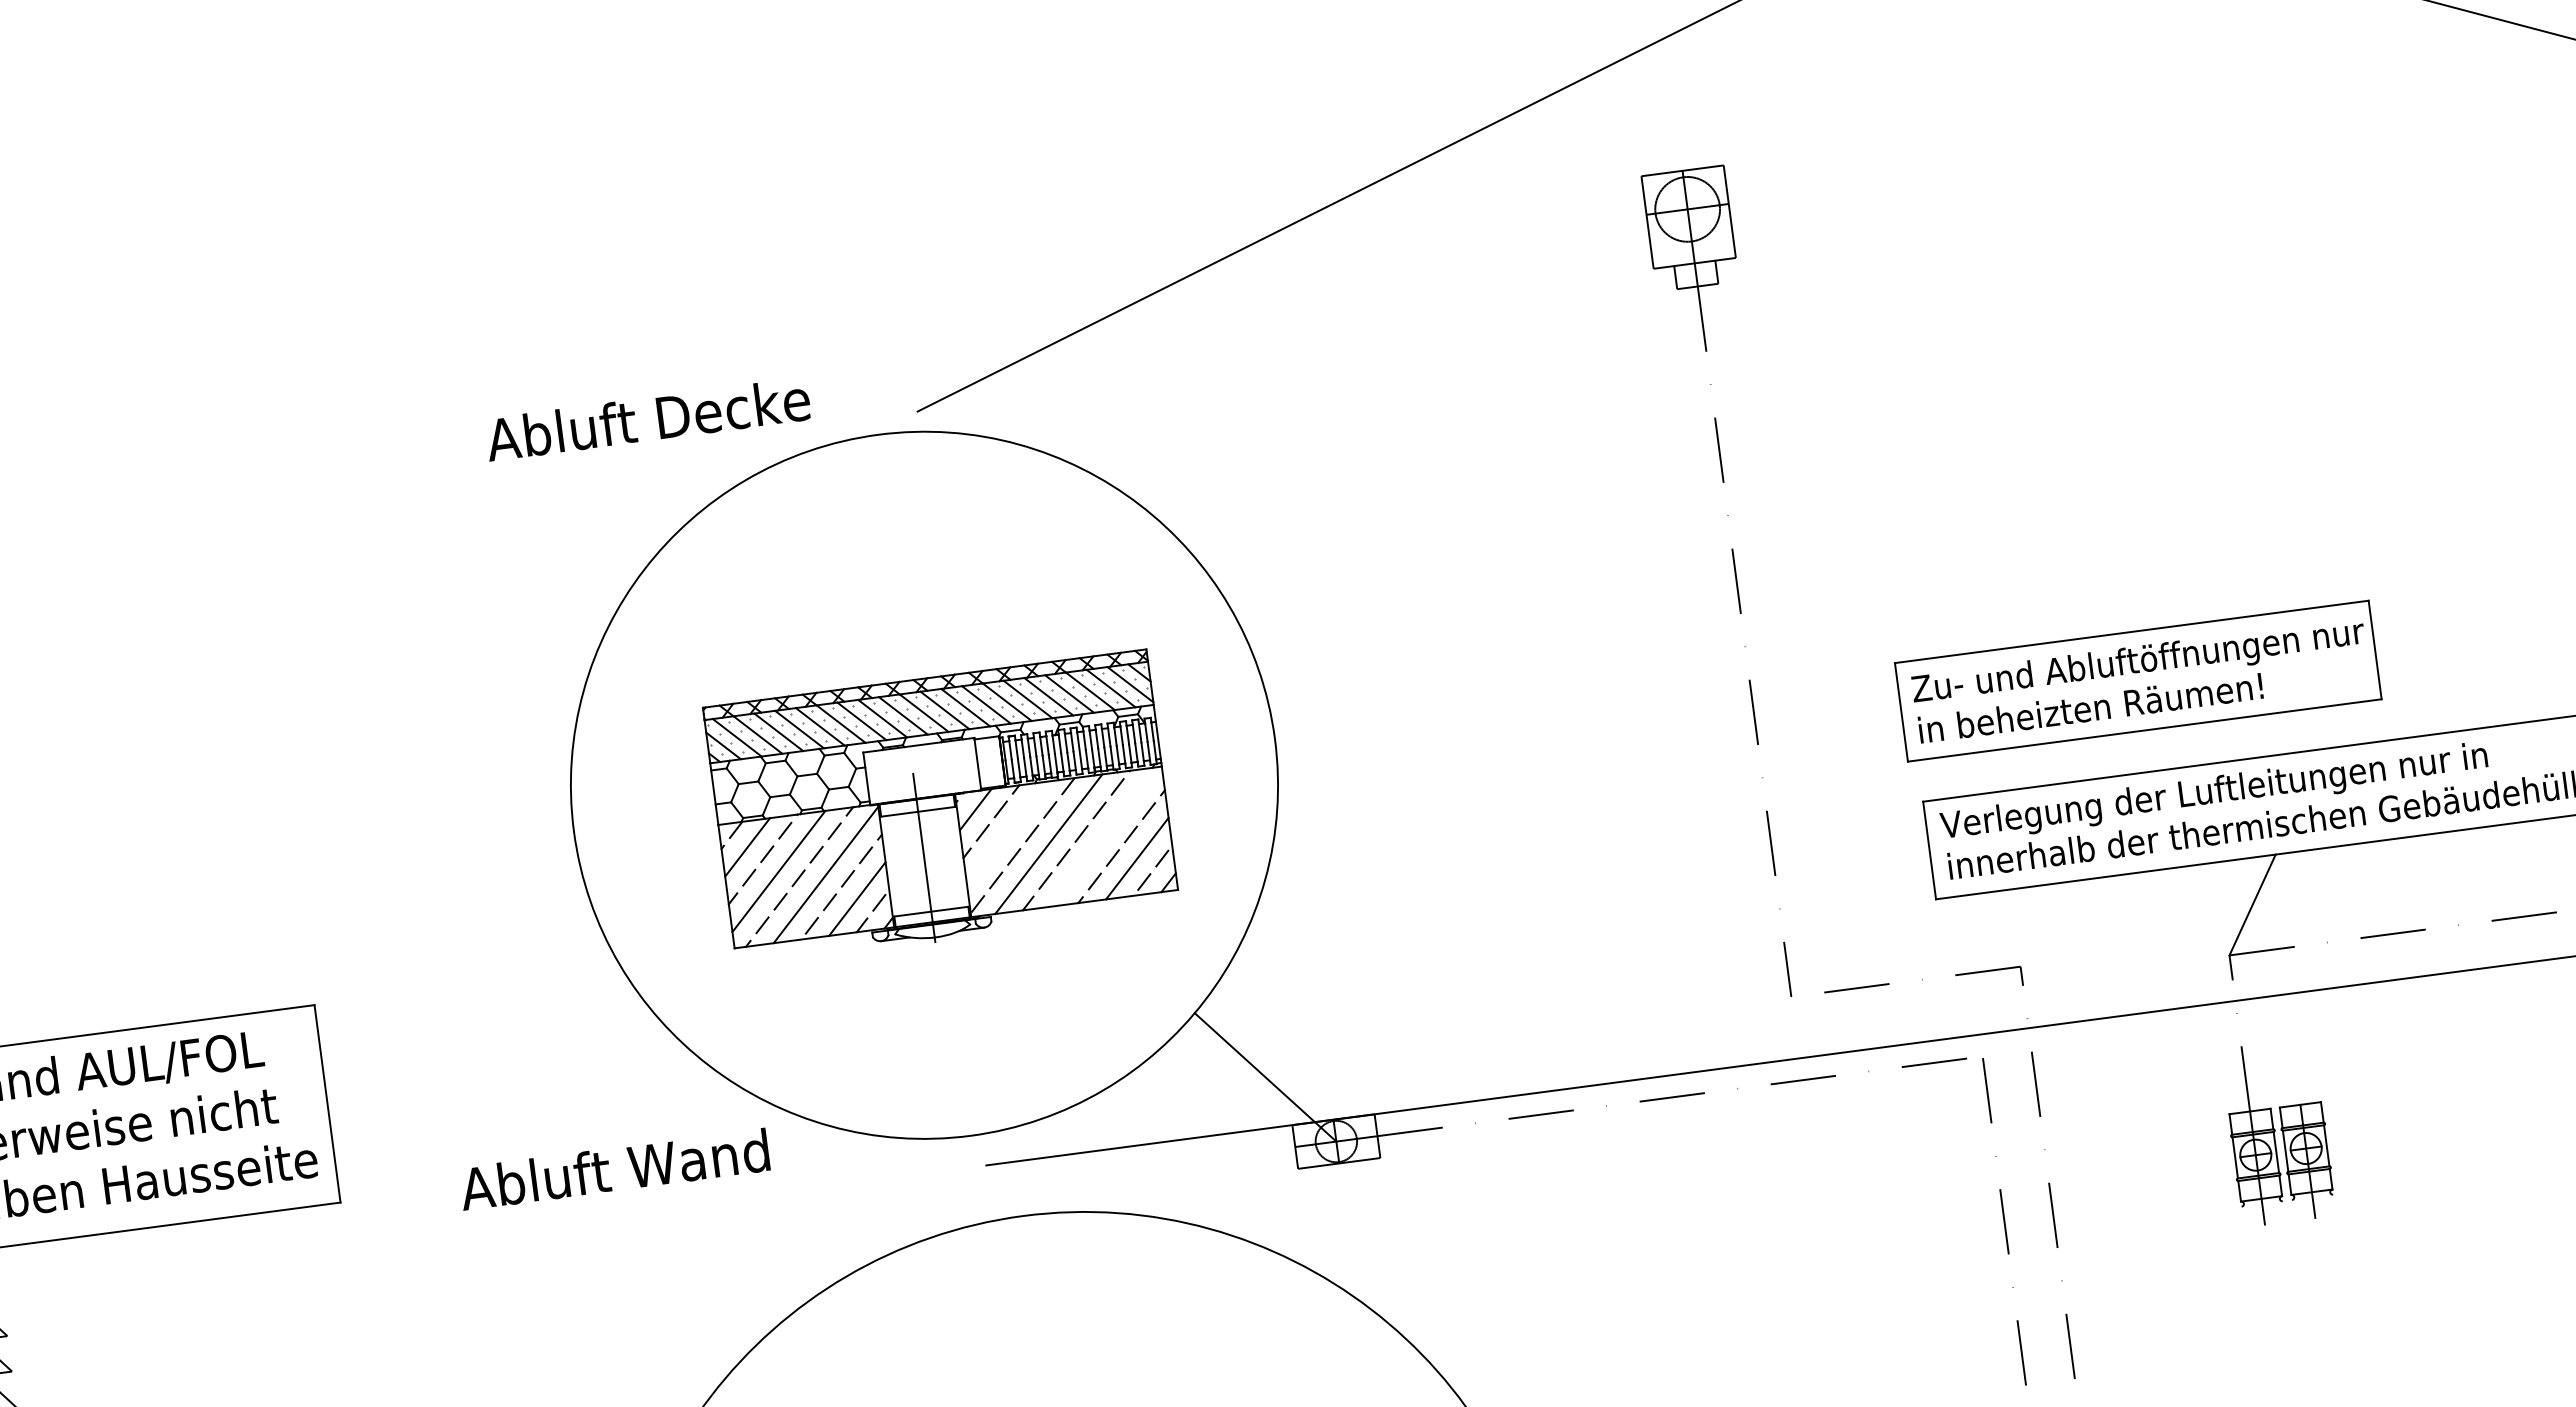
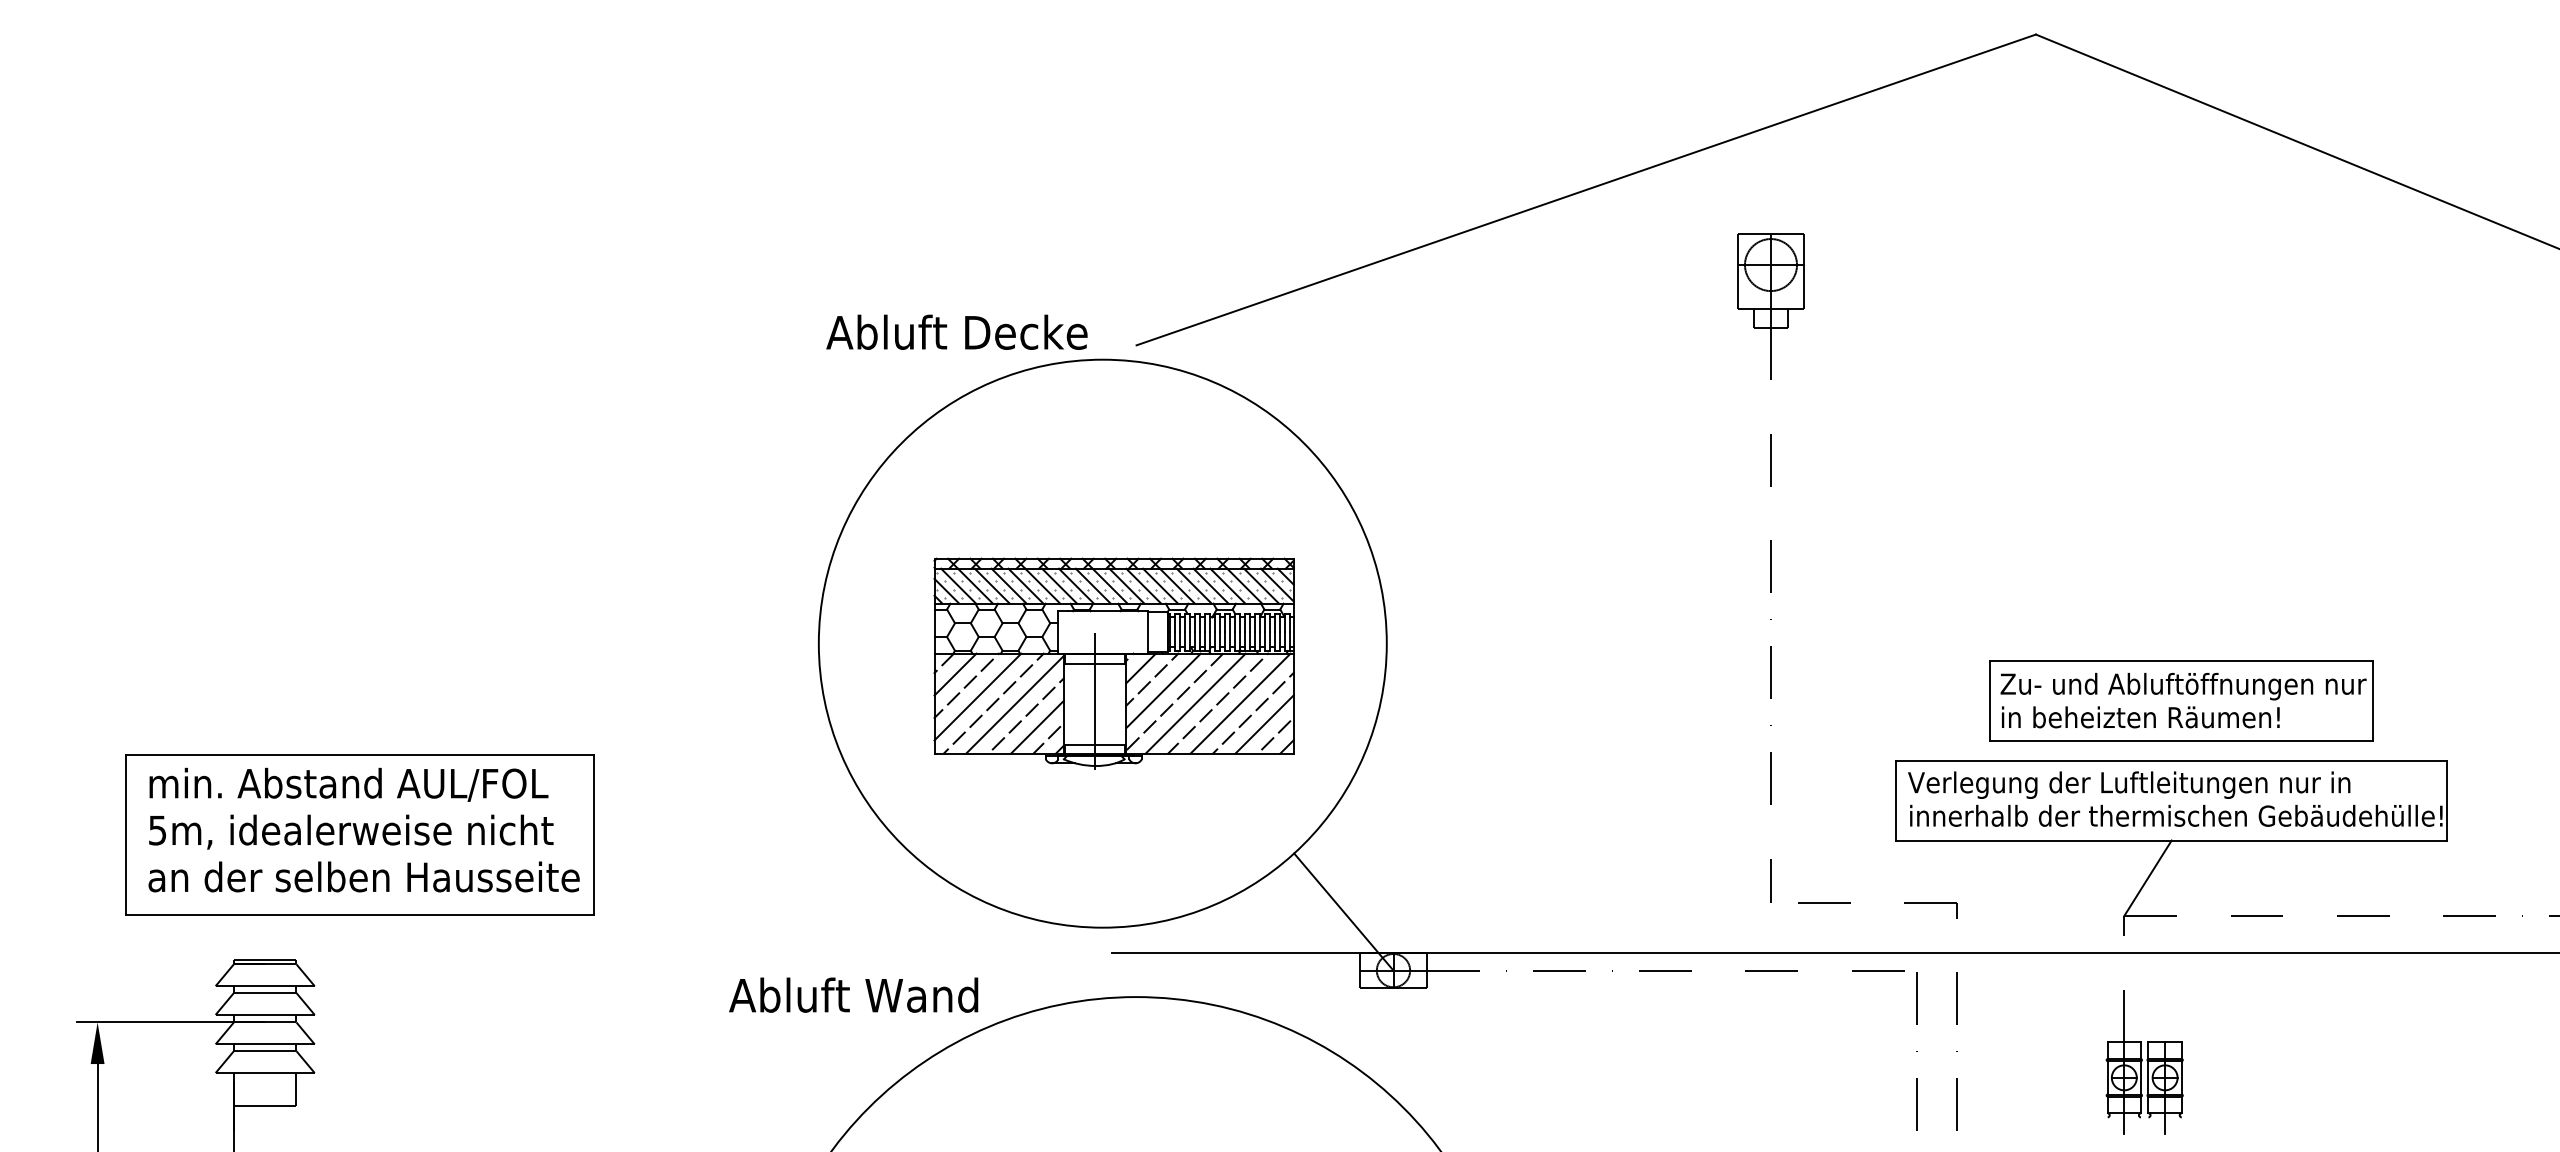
text: (647, 418) -> (956, 331), moved
part: (2138, 680) -> (2181, 700), moved
line: (1006, 833) -> (1163, 690), added
line: (1104, 836) -> (1240, 703), added
text: (614, 1168) -> (853, 994), moved

